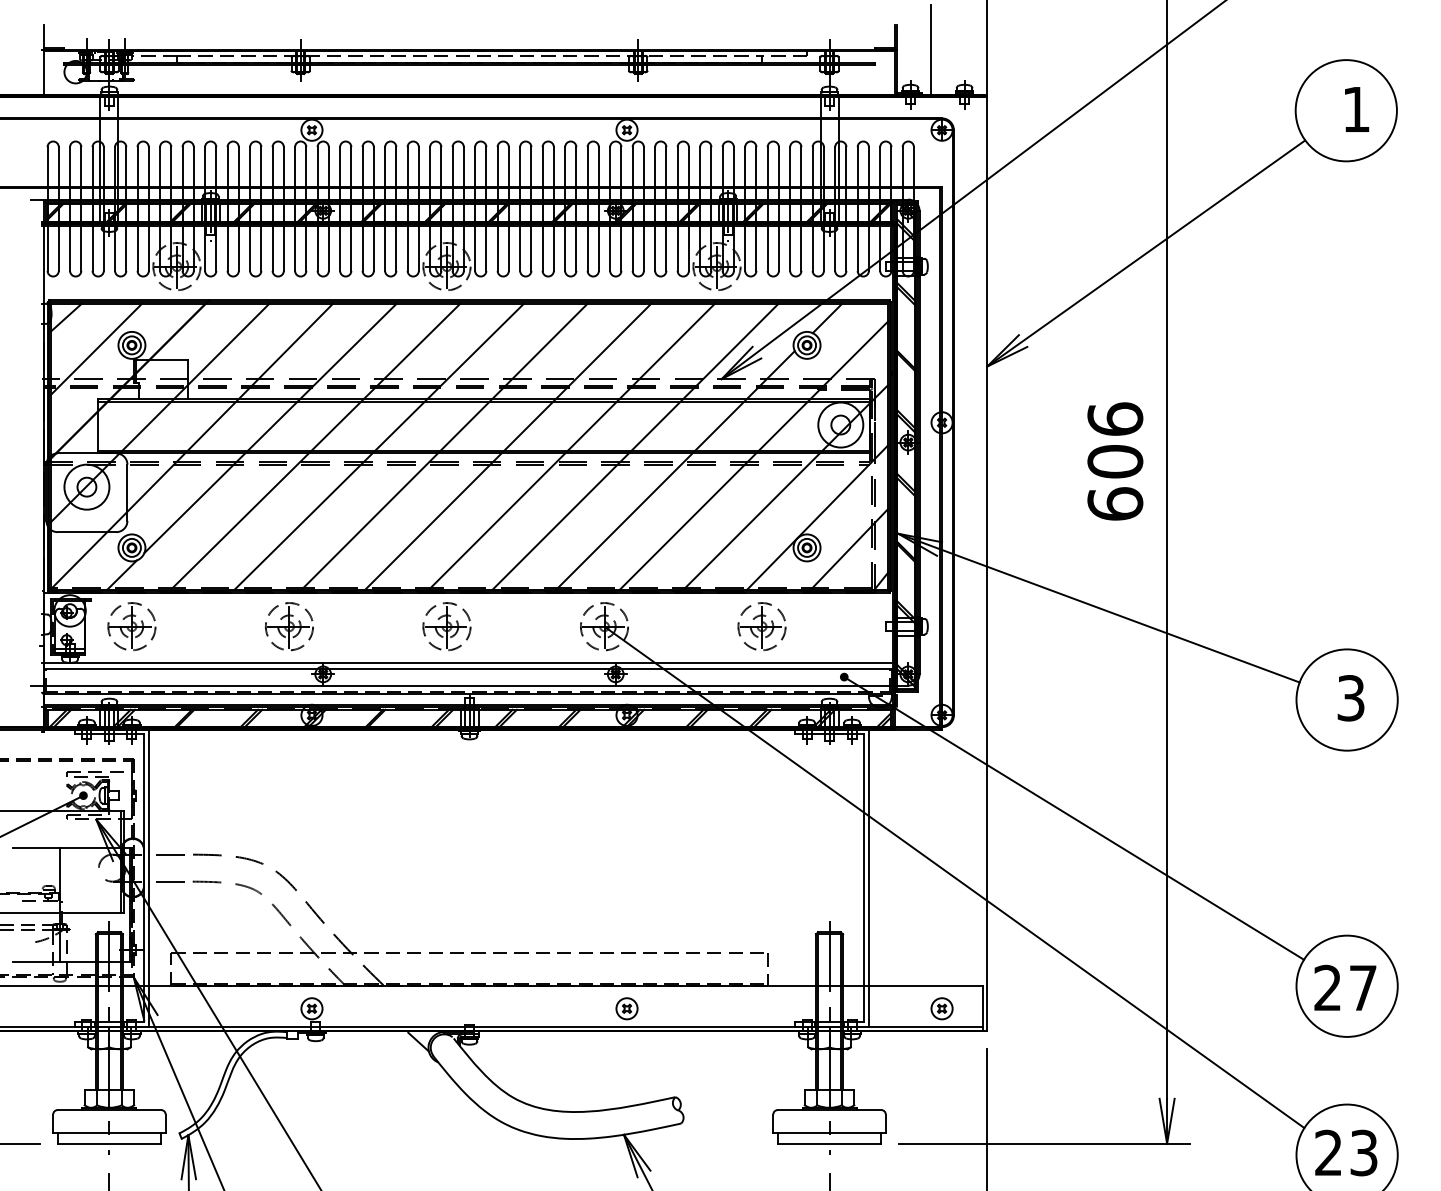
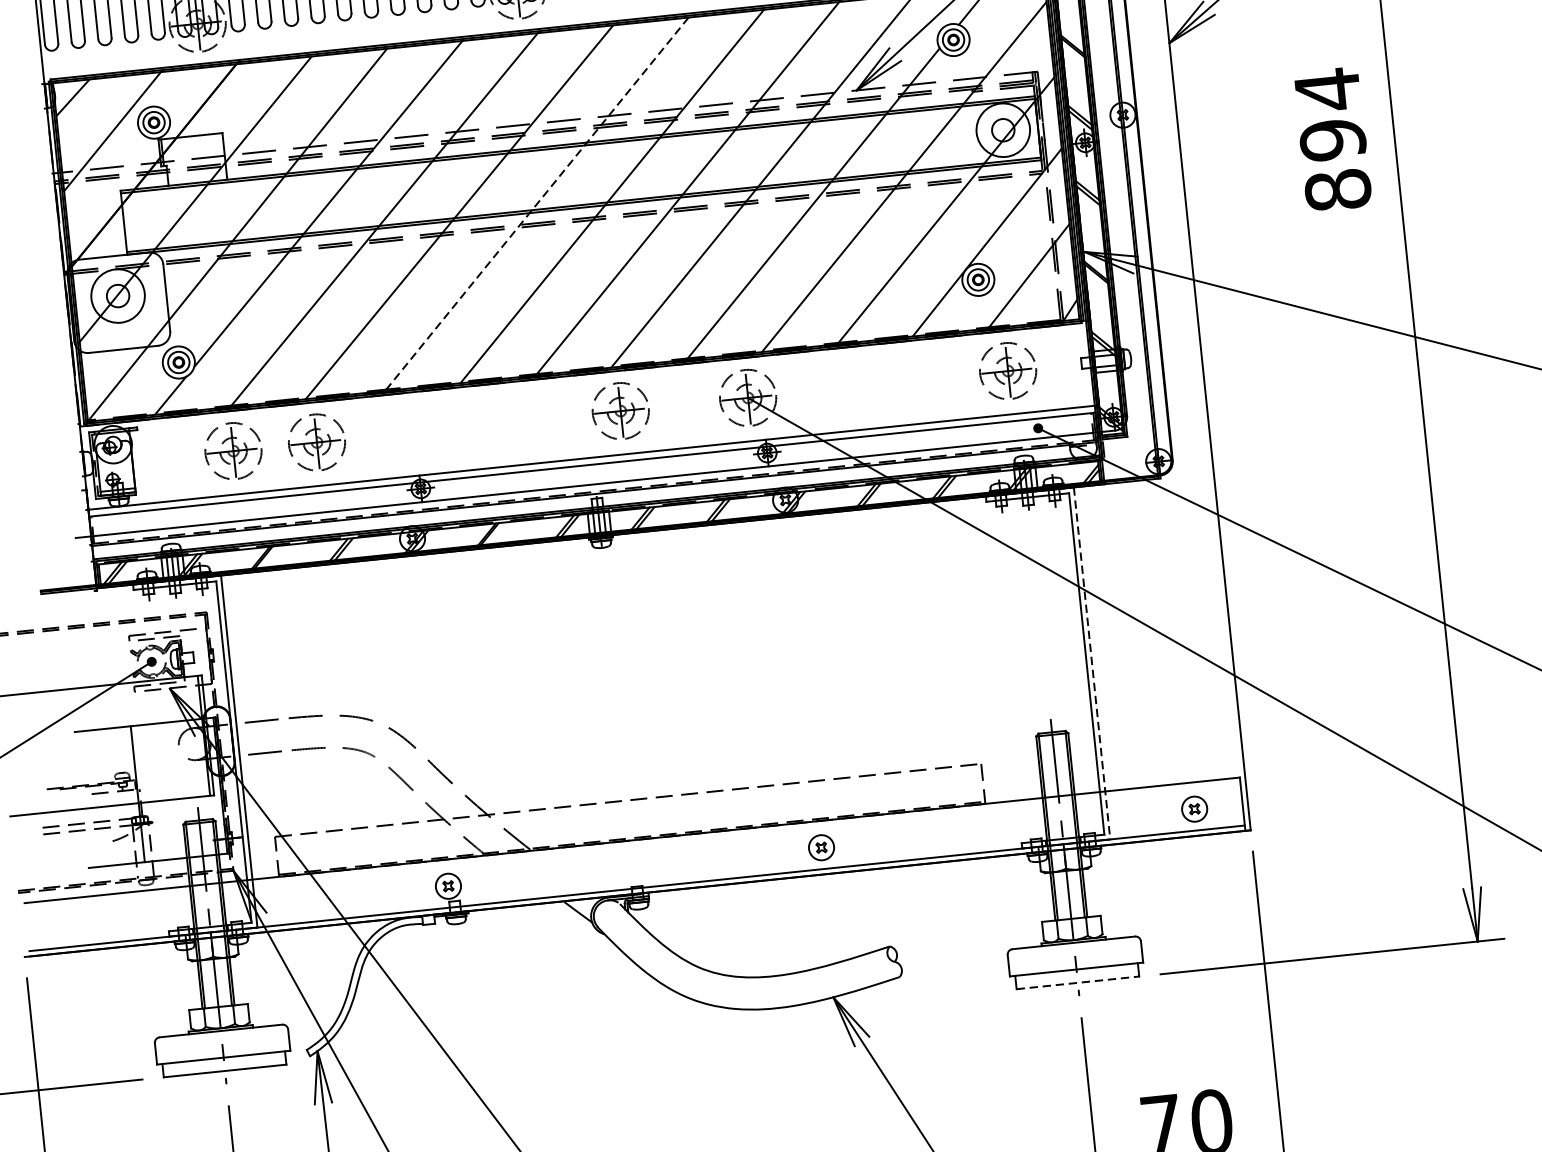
line: (444, 447) -> (536, 205), solid -> dashed
text: (1115, 460) -> (1332, 138), 606 -> 894
part: (131, 626) -> (232, 450), moved
part: (289, 626) -> (317, 442), moved
part: (446, 626) -> (620, 410), moved
part: (761, 626) -> (1007, 370), moved
line: (868, 878) -> (1091, 663), solid -> dashed
line: (829, 1143) -> (1077, 982), solid -> dashed

